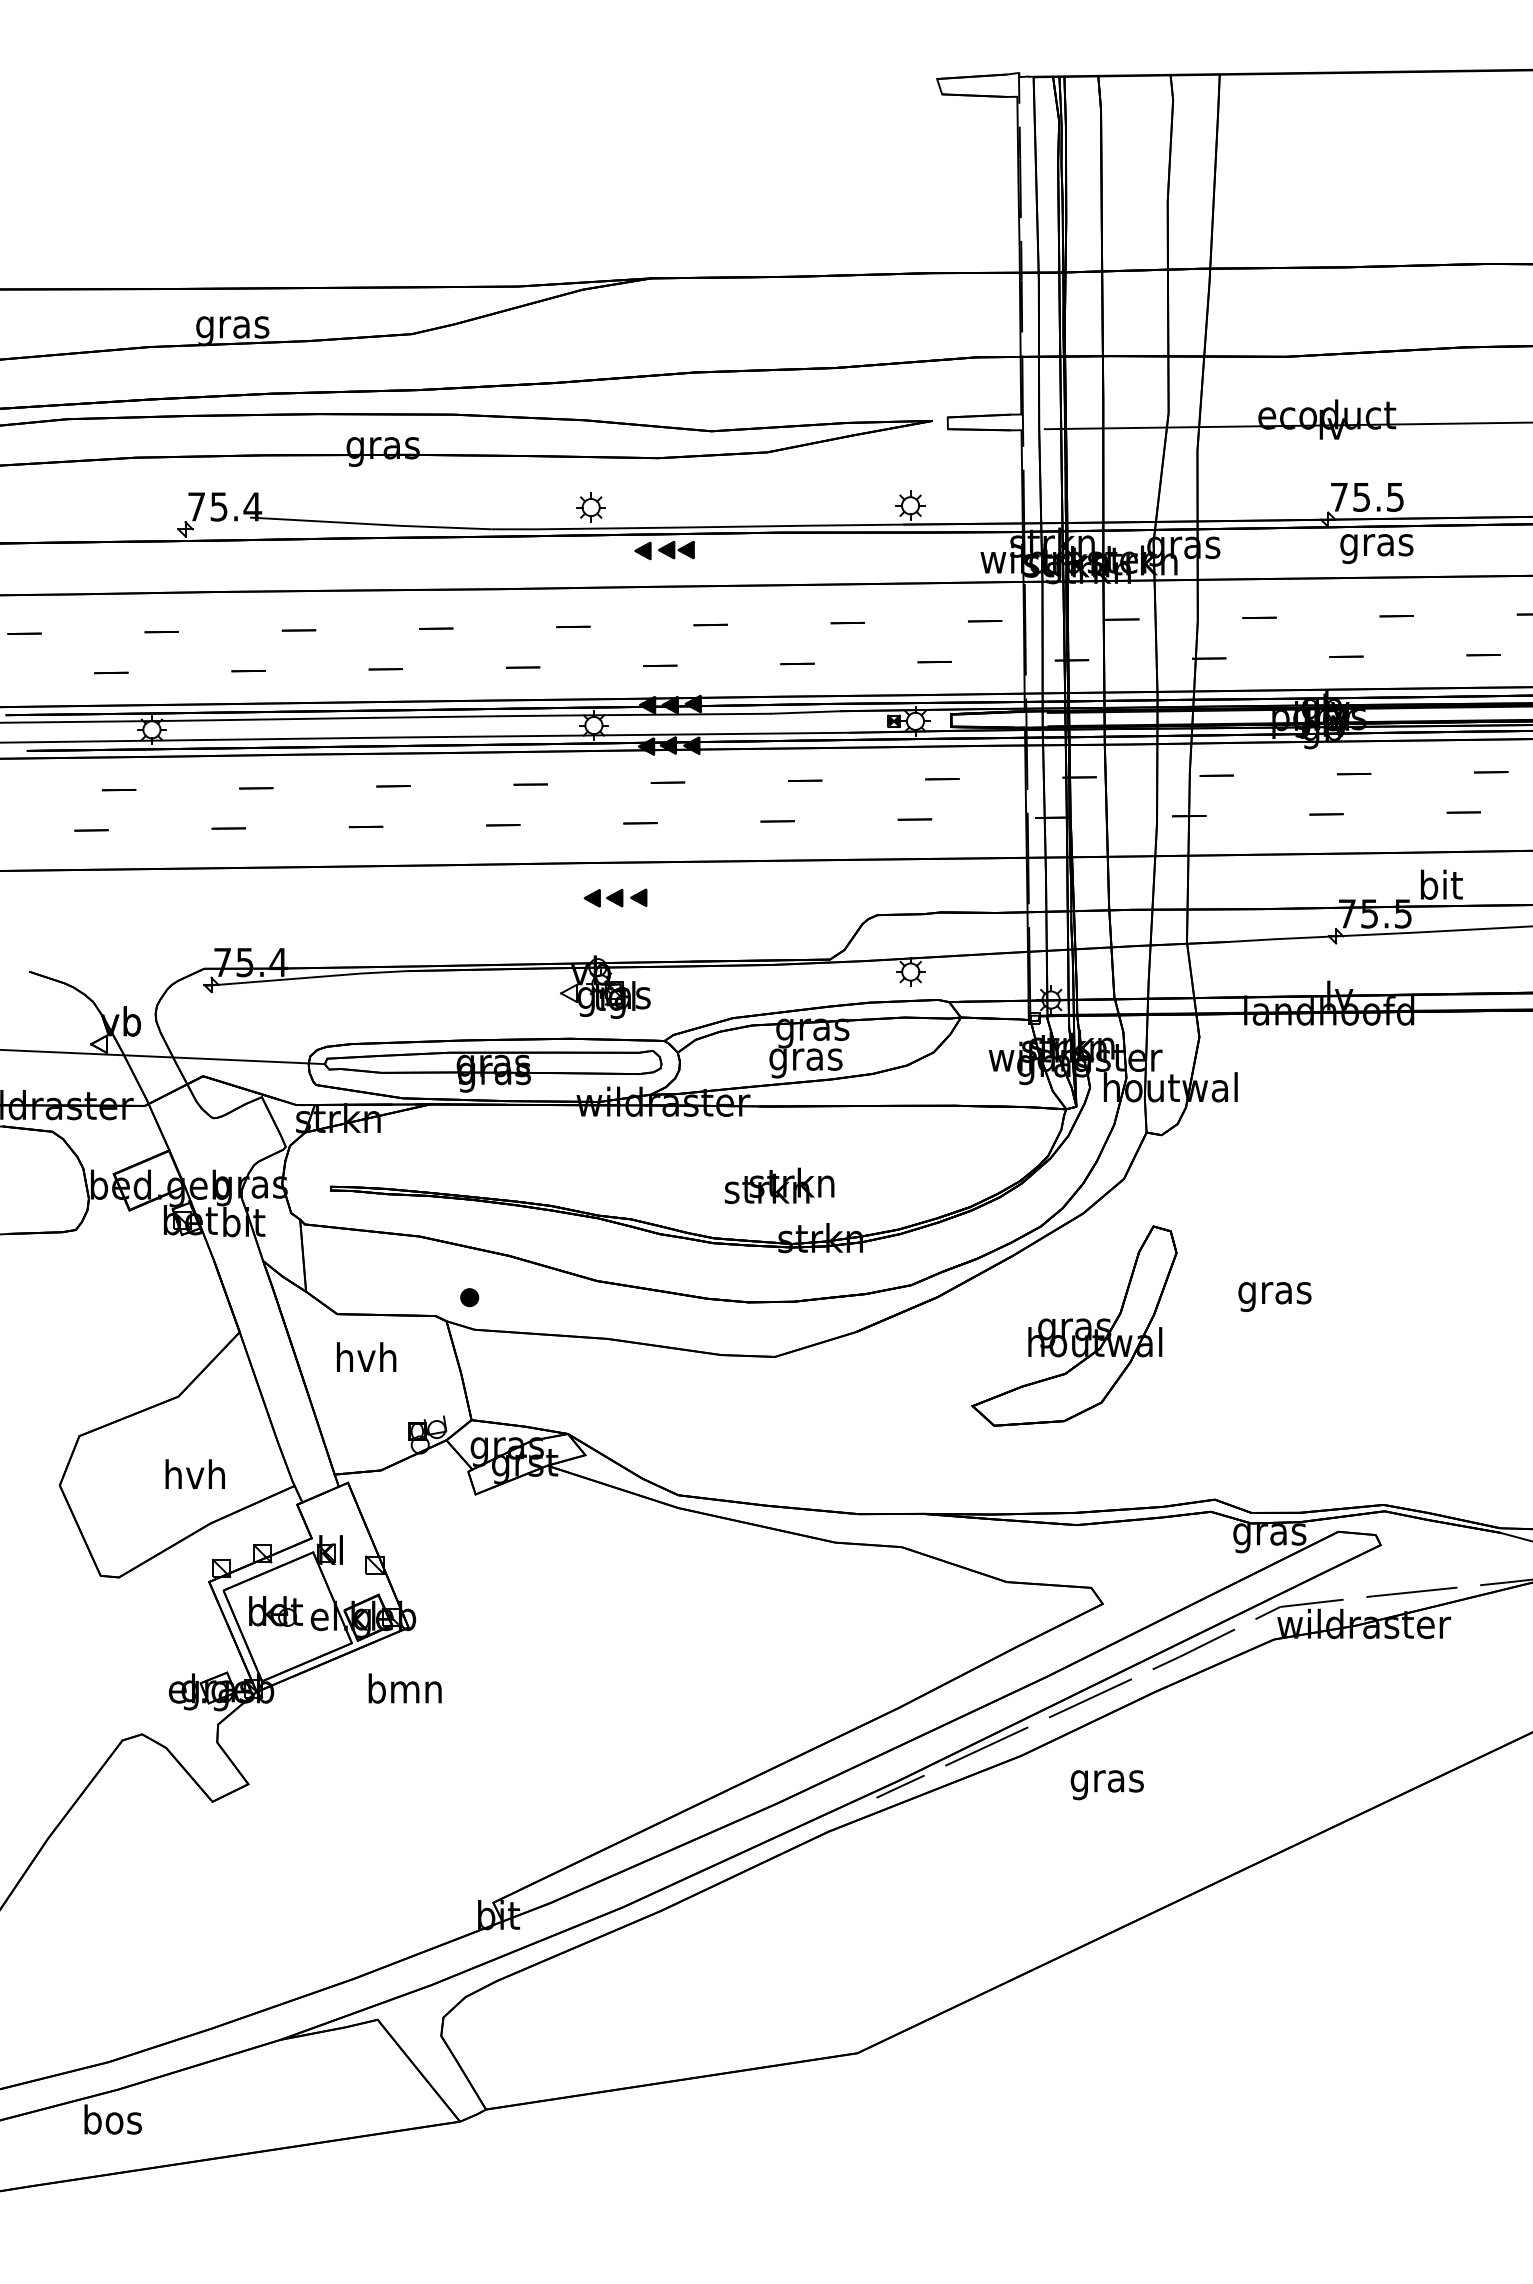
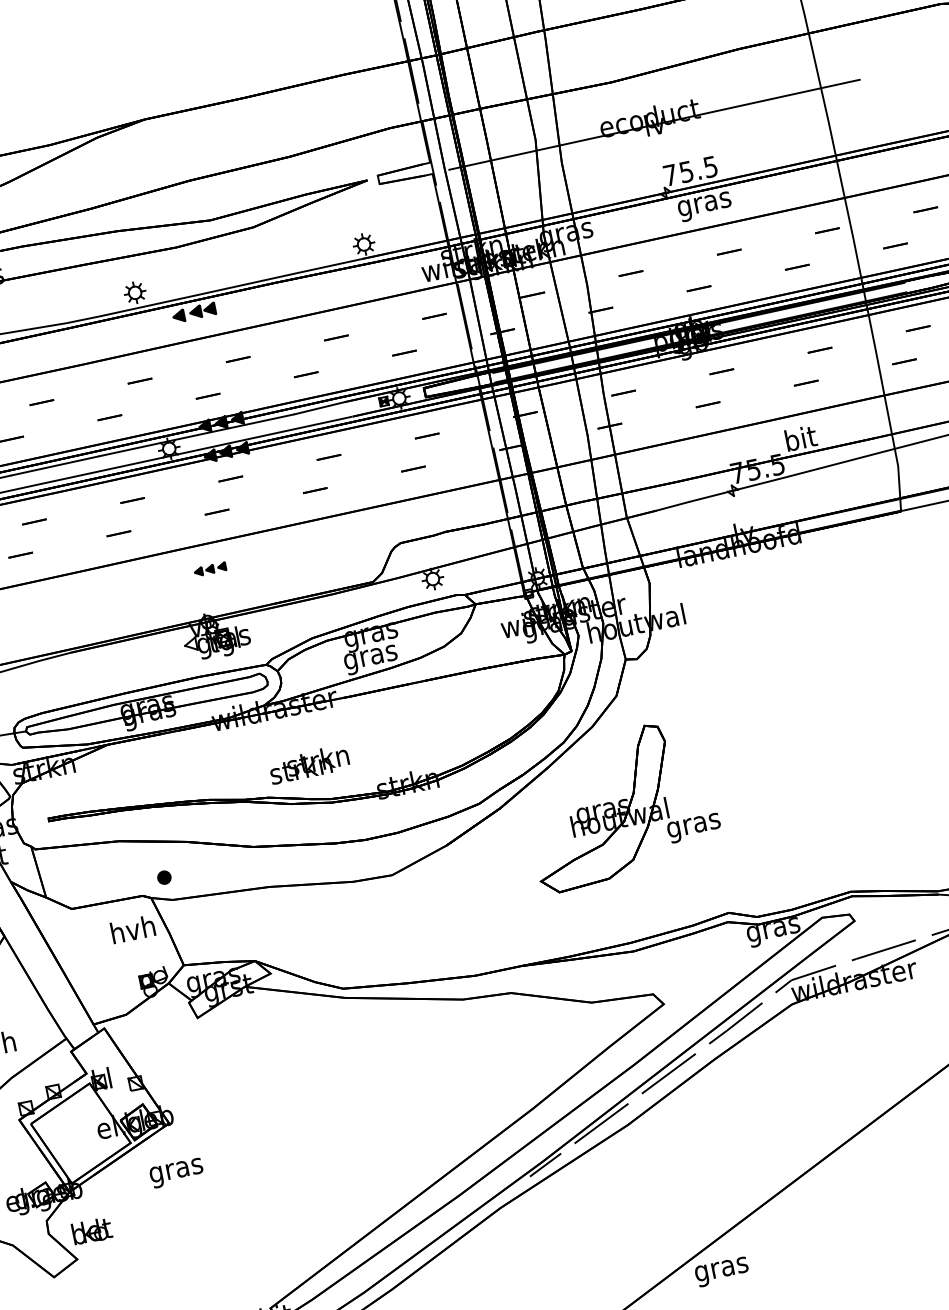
part: (615, 897) -> (210, 569), size x0.7
text: (779, 1185) -> (309, 764), moved
text: (1274, 1296) -> (693, 827), moved
text: (366, 1356) -> (132, 928), moved
part: (275, 1611) -> (91, 1231), moved
text: (404, 1692) -> (175, 1170), bmn -> gras
text: (1106, 1785) -> (721, 1272), moved

